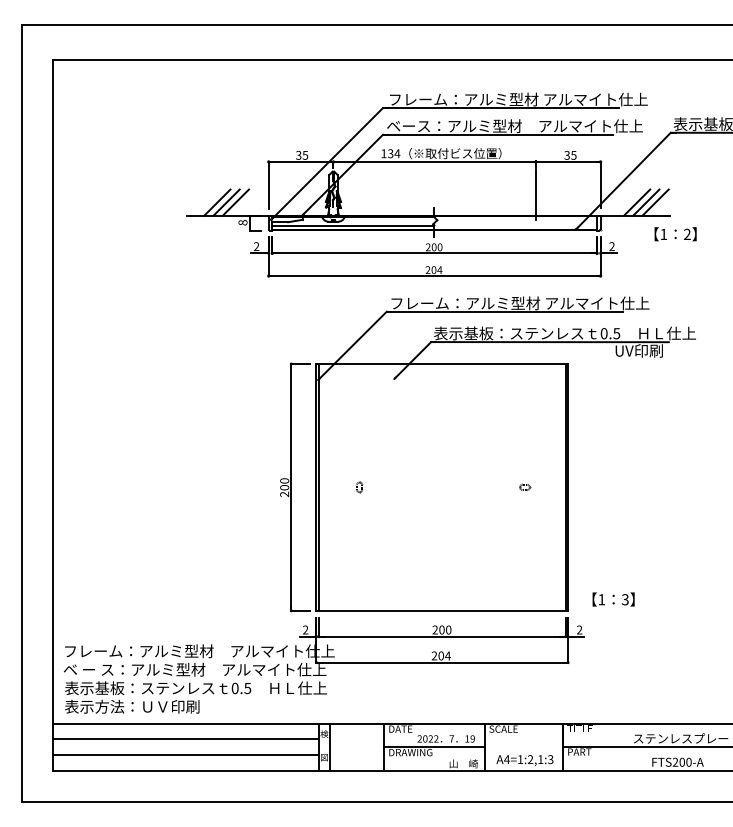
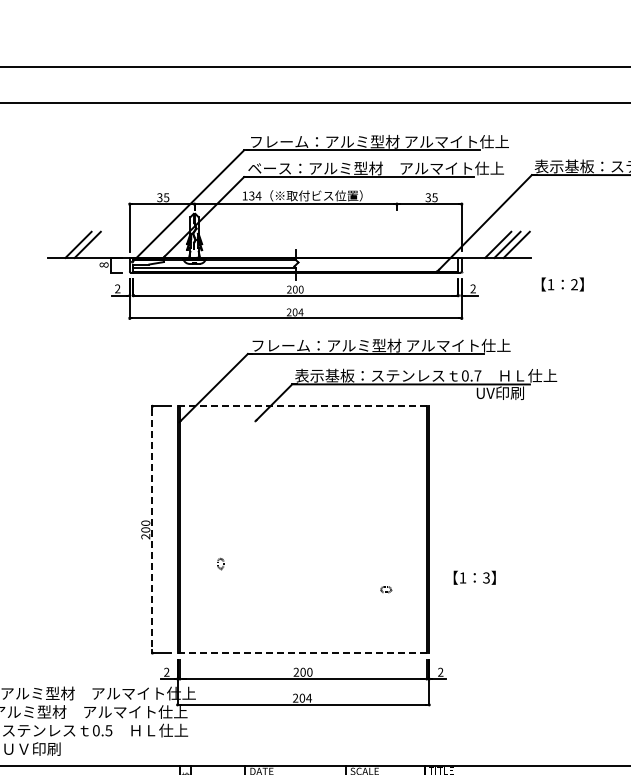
line: (535, 195) -> (396, 237), removed
line: (235, 202) -> (96, 244), removed
text: (675, 234) -> (562, 284), moved
text: (616, 333) -> (477, 375), 0.5 -> 0.7
line: (442, 364) -> (303, 406), solid -> dashed
part: (525, 486) -> (386, 588), moved
line: (291, 487) -> (152, 529), solid -> dashed
part: (359, 487) -> (220, 563), moved
text: (613, 599) -> (474, 577), moved
line: (442, 610) -> (303, 652), solid -> dashed

